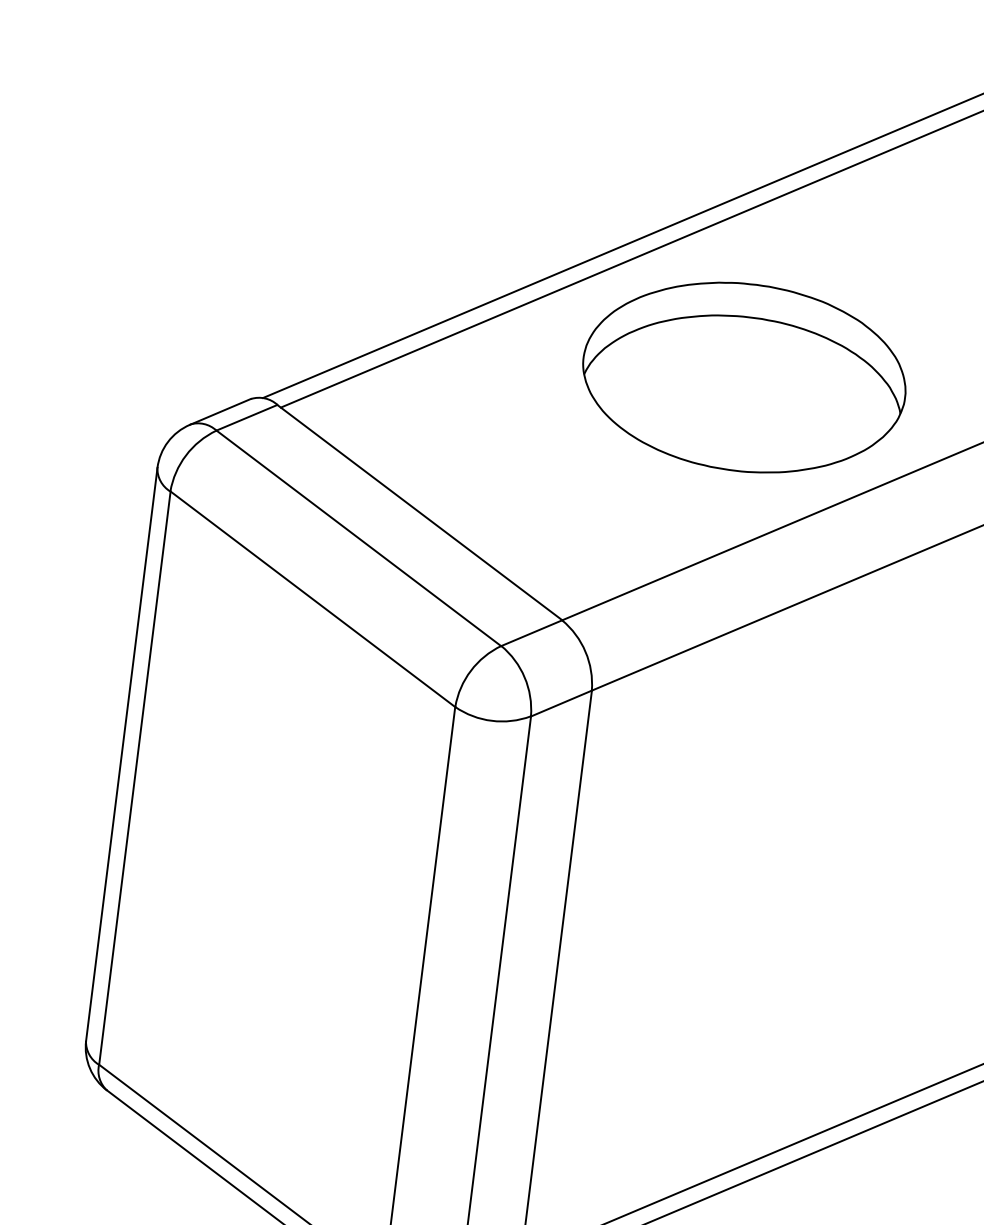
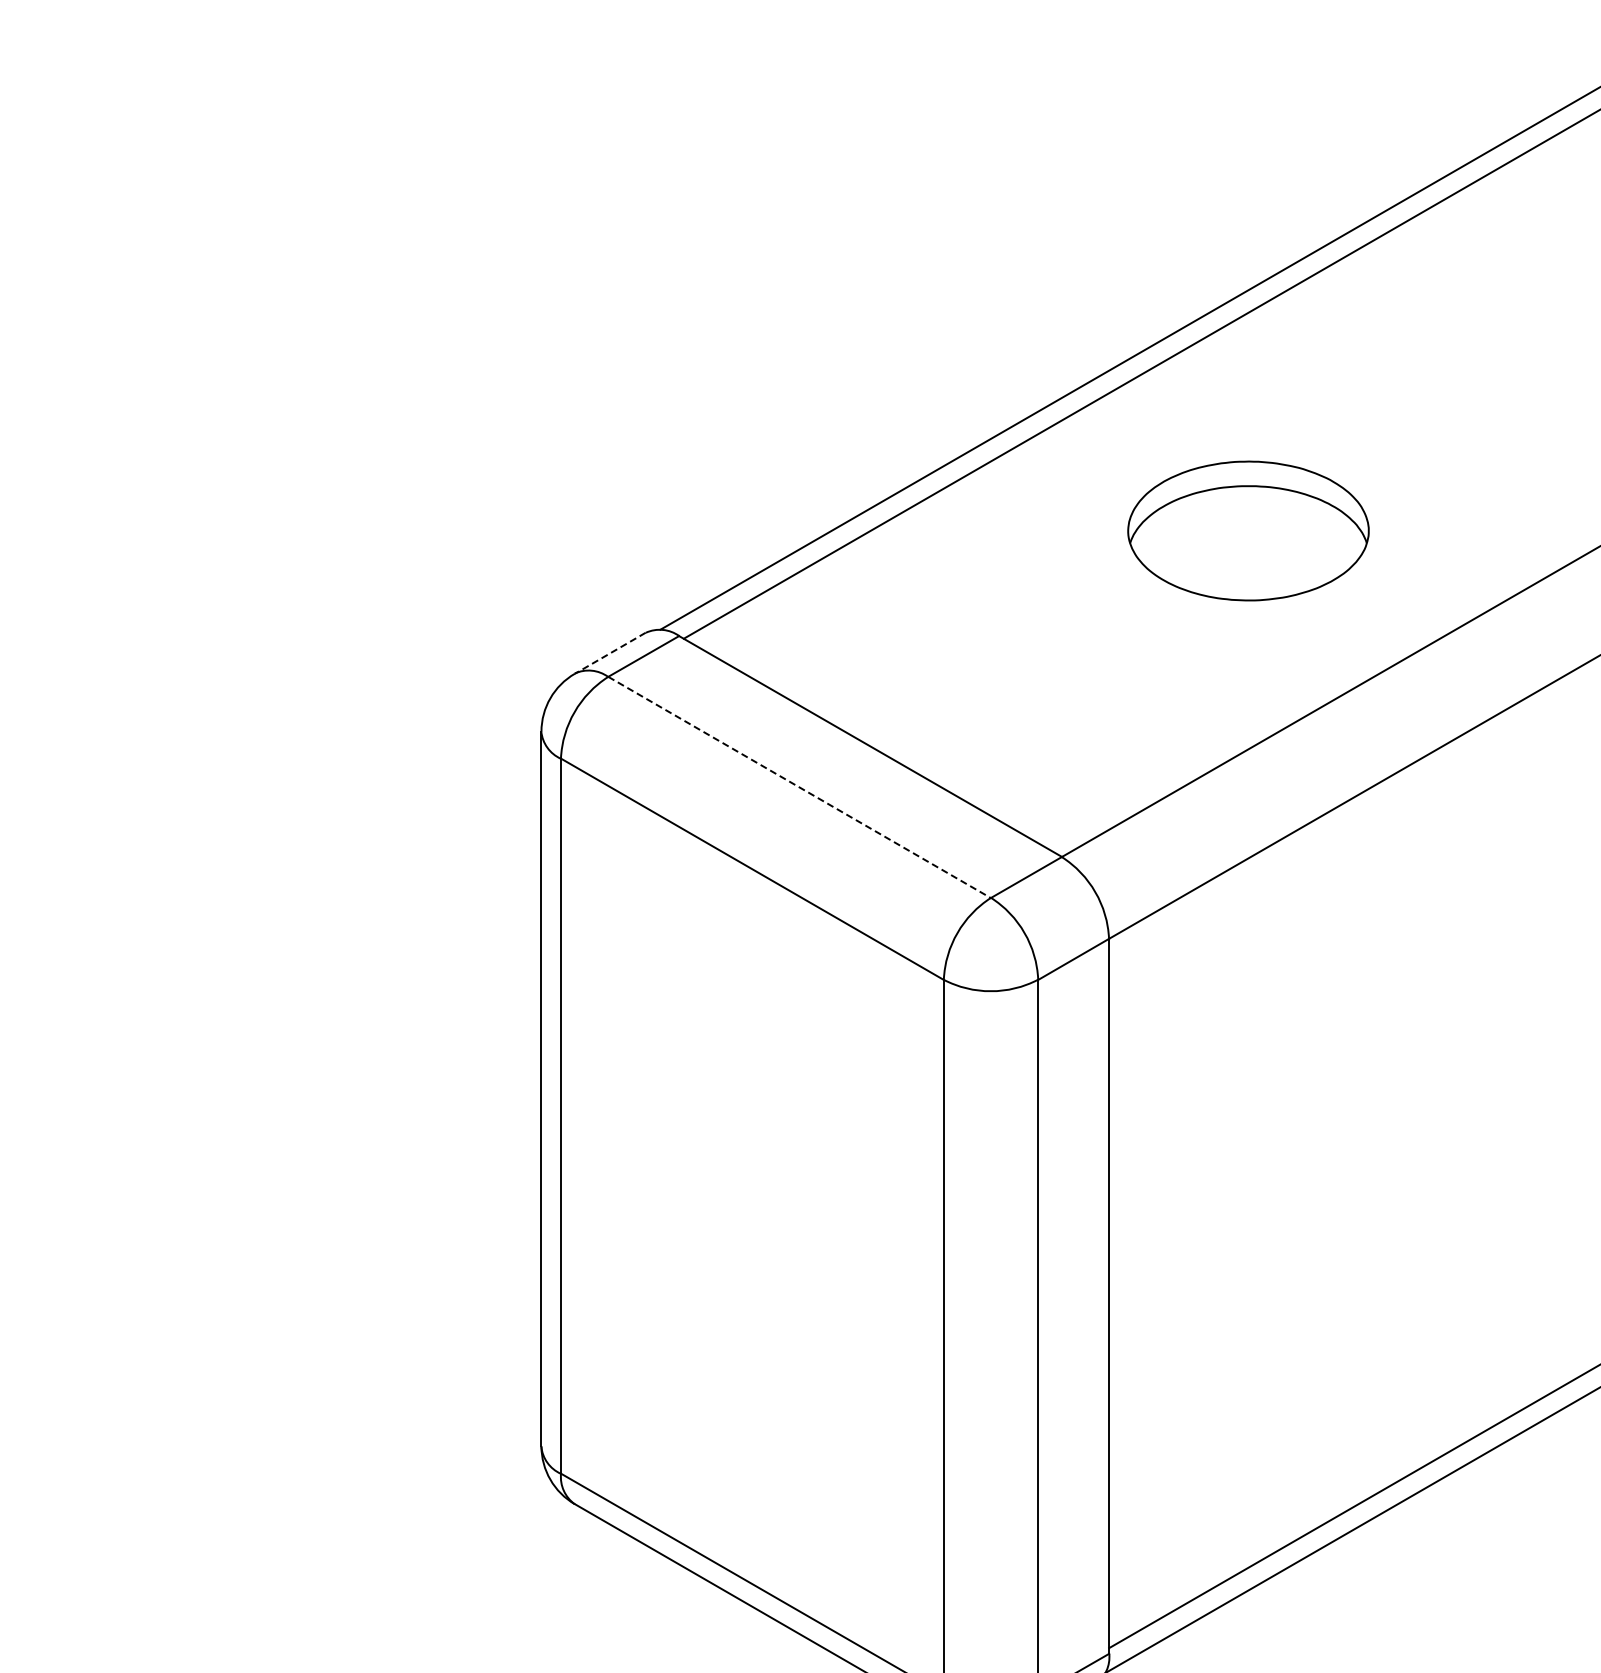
part: (744, 377) -> (1248, 530), size x0.6
line: (220, 412) -> (610, 653), solid -> dashed
line: (358, 538) -> (799, 787), solid -> dashed

